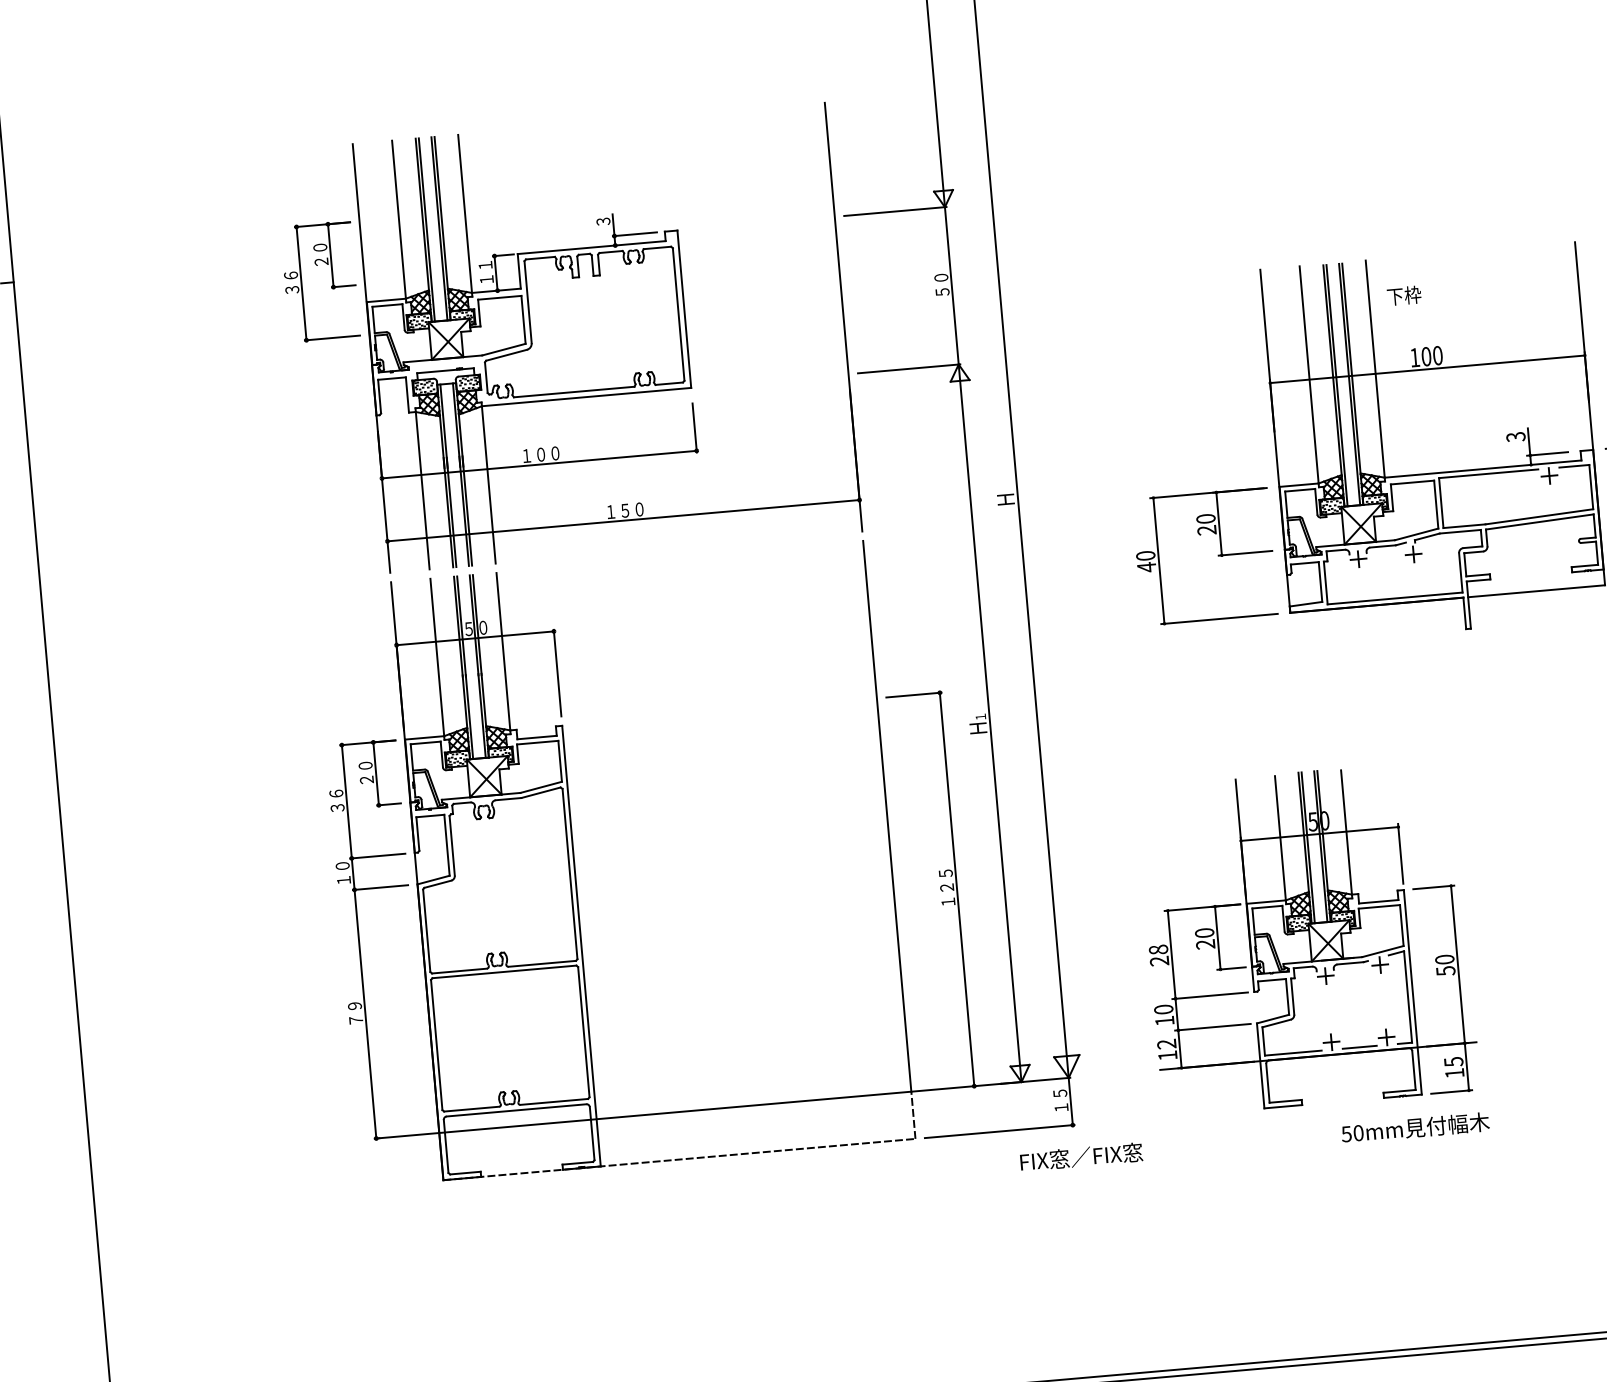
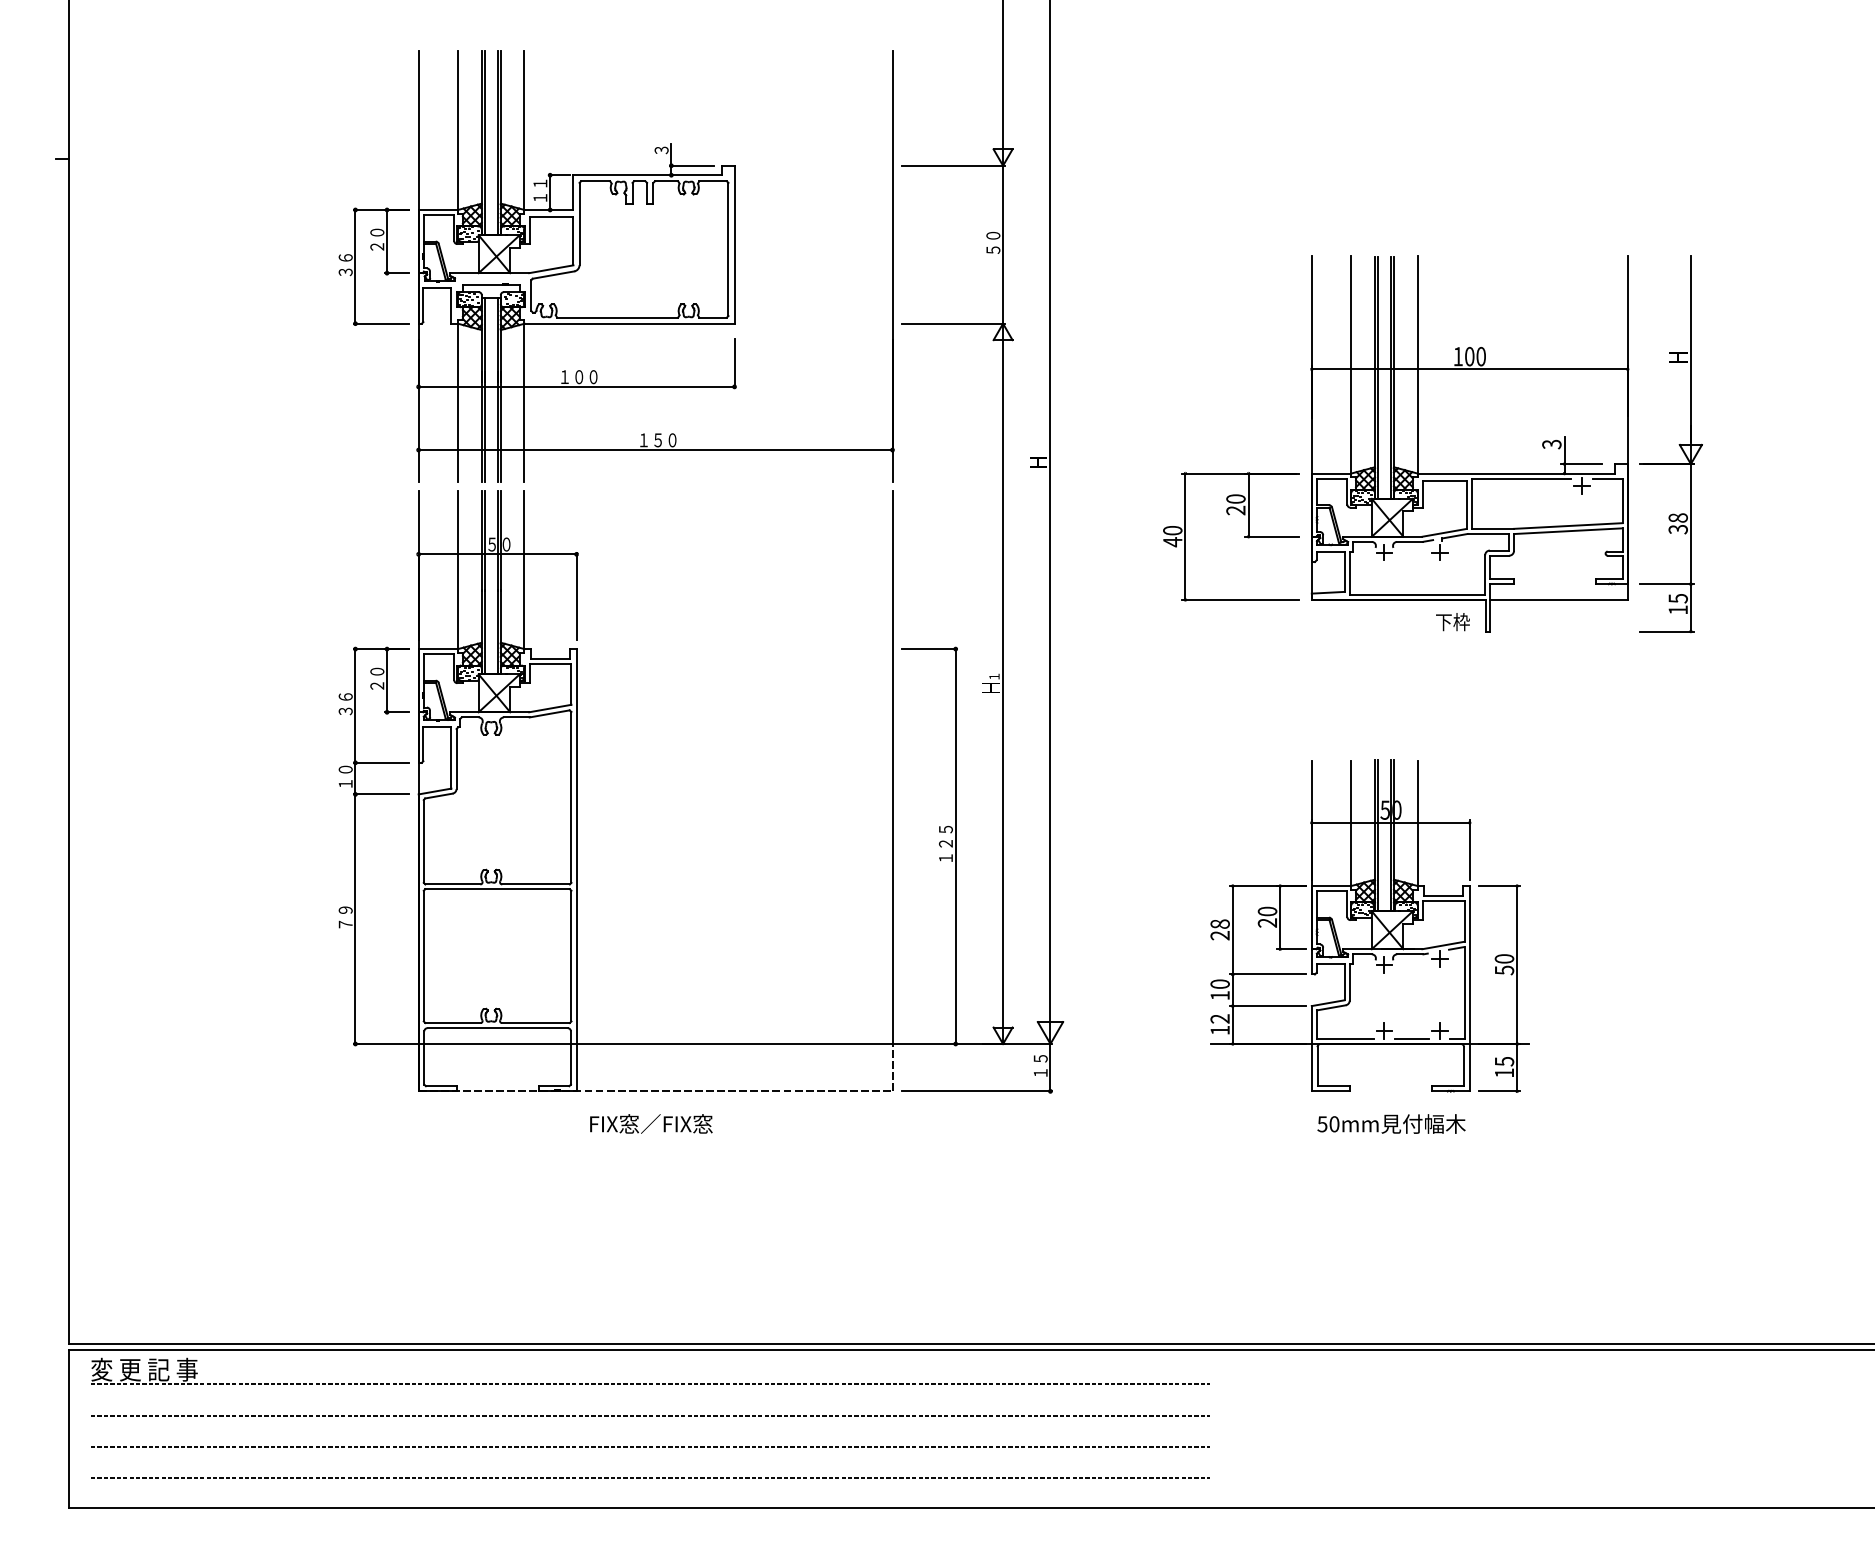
part: (330, 286) -> (384, 272), moved
text: (1403, 296) -> (1452, 622), moved
part: (1307, 938) -> (1369, 925), moved
text: (1081, 1156) -> (651, 1123), moved

